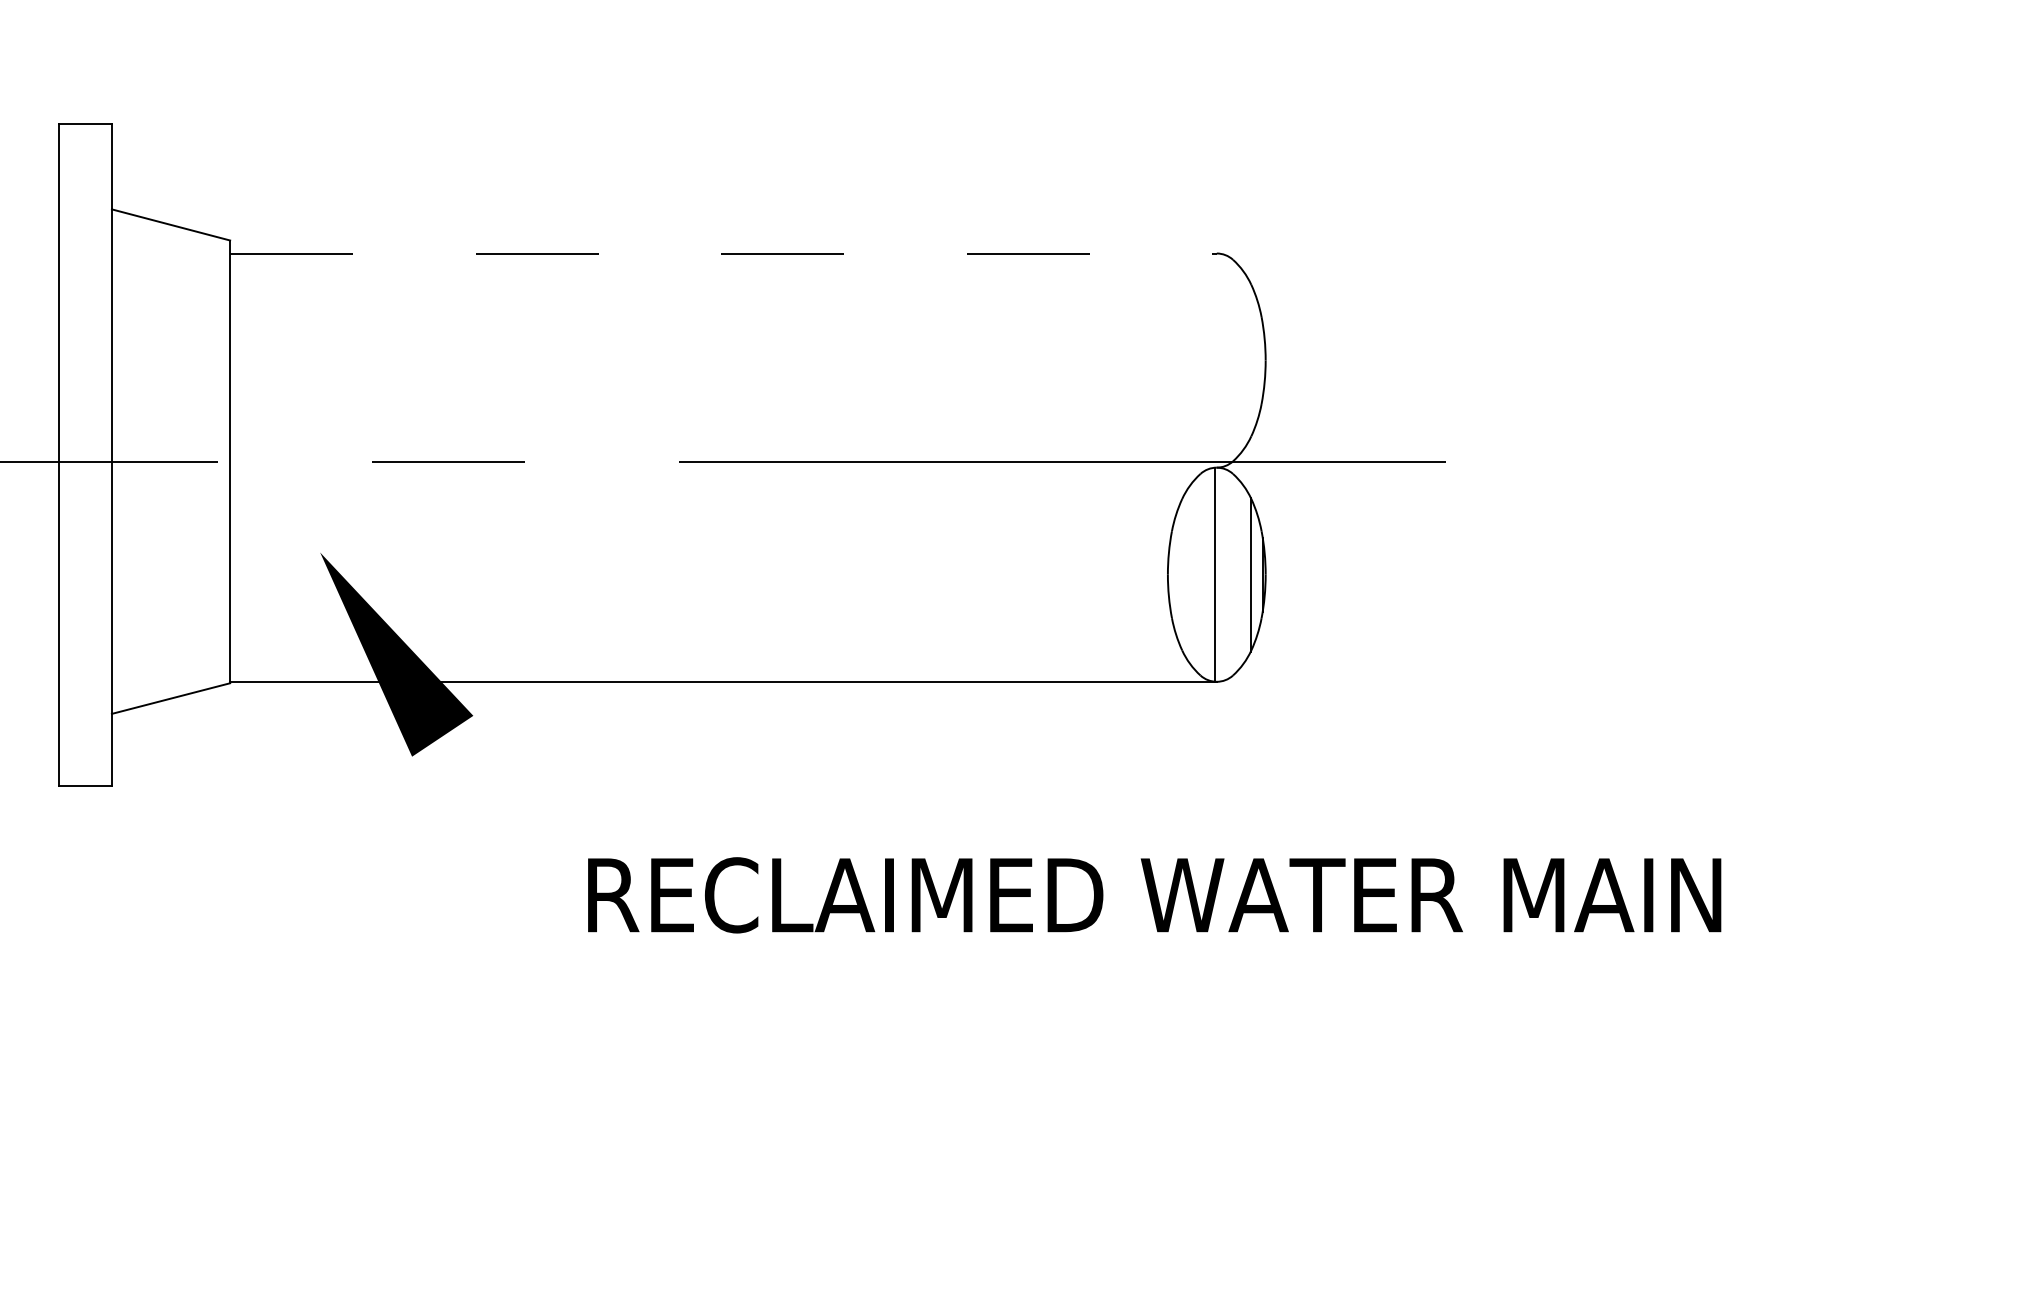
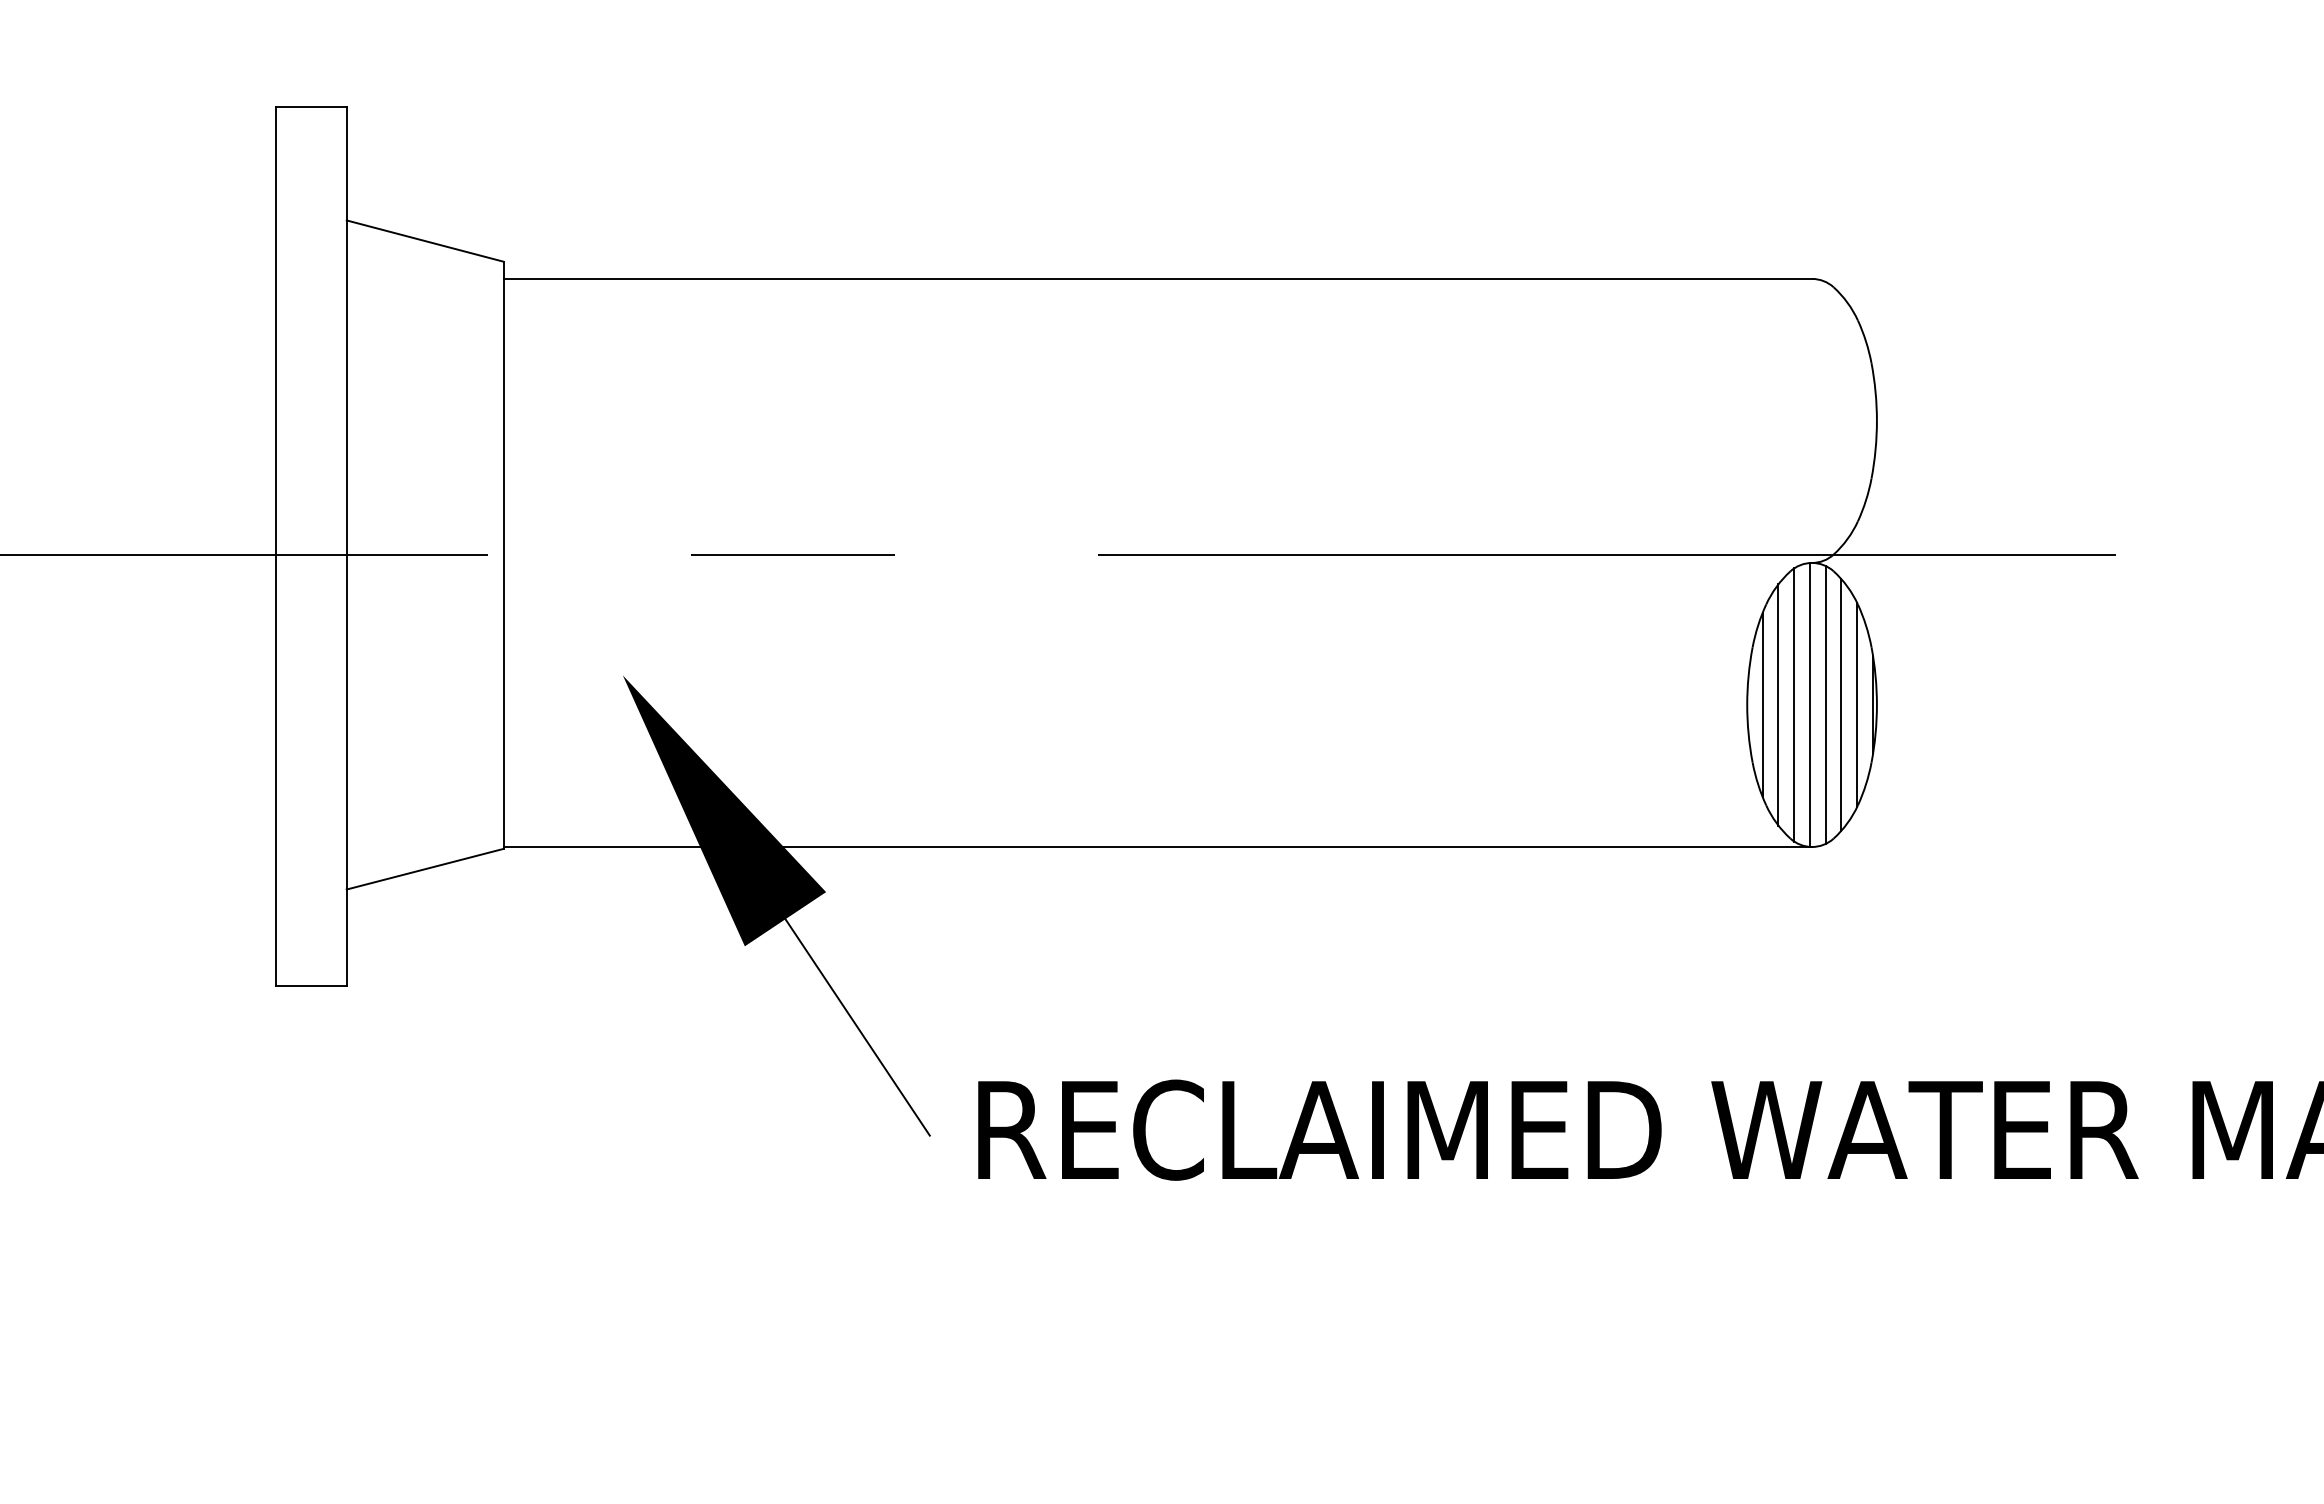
line: (723, 253) -> (1157, 278), dashed -> solid
line: (1179, 574) -> (1762, 704), added
line: (1191, 574) -> (1778, 704), added
line: (1203, 574) -> (1794, 704), added
line: (1227, 574) -> (1826, 704), added
line: (1238, 574) -> (1840, 704), added
line: (496, 817) -> (856, 1026), added

